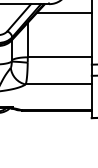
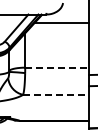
line: (59, 57) -> (56, 67), solid -> dashed
line: (59, 84) -> (56, 94), solid -> dashed

